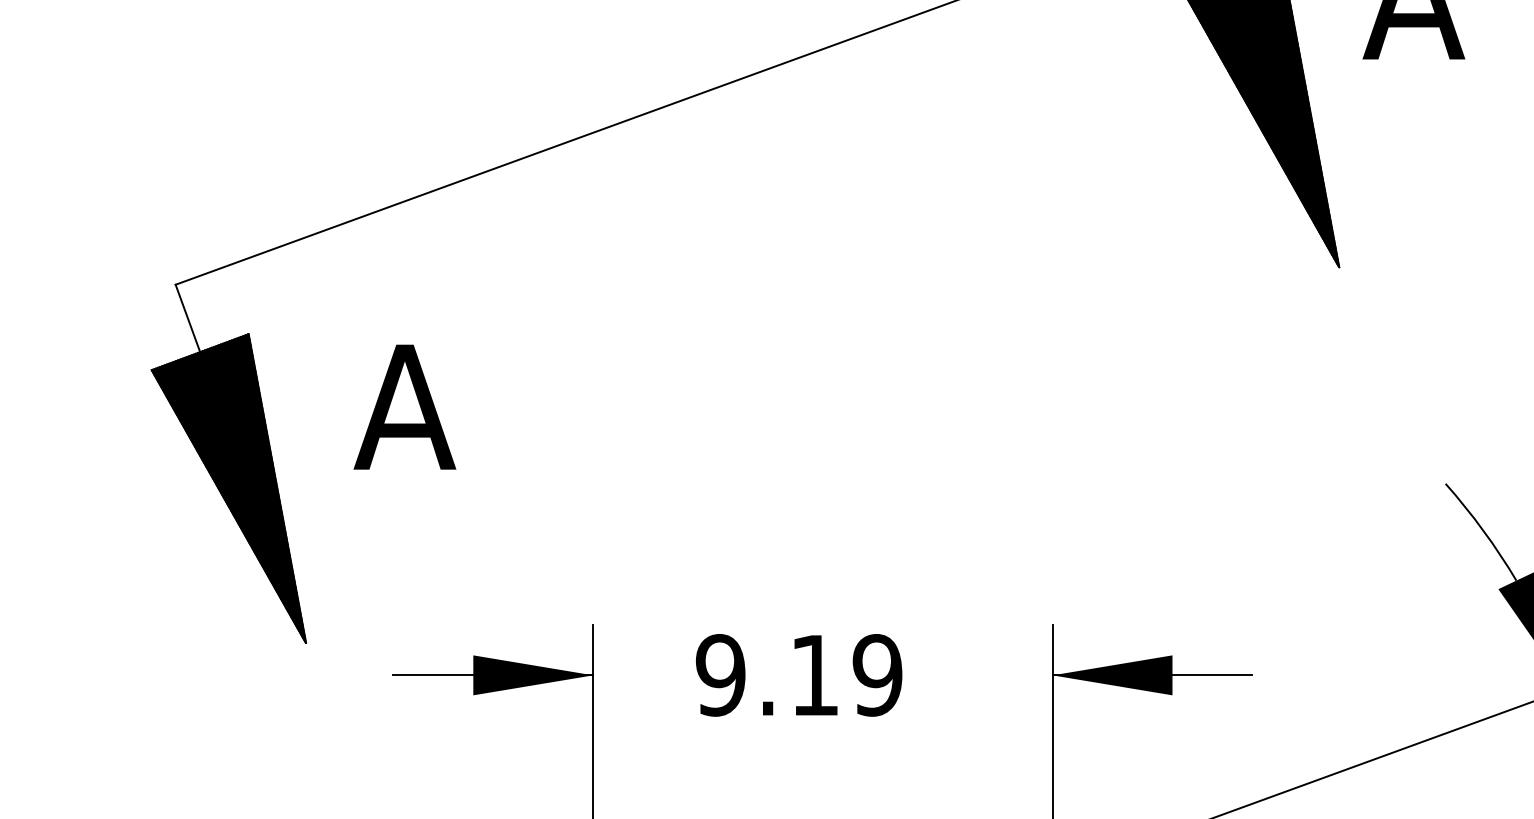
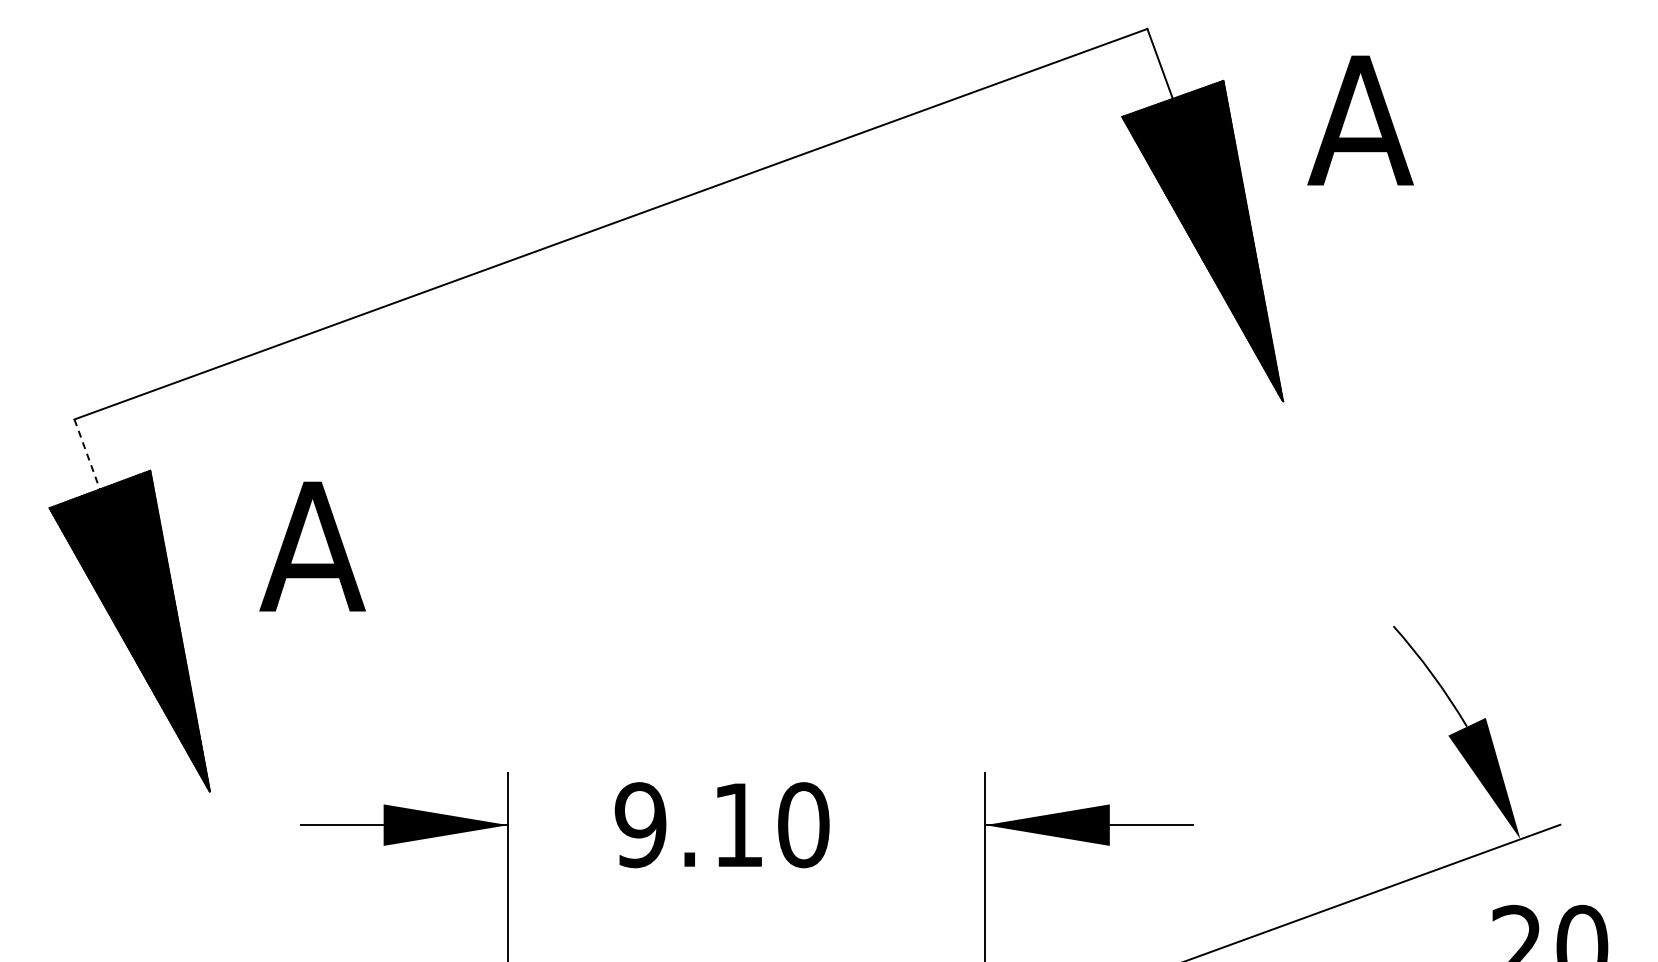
line: (188, 318) -> (87, 454), solid -> dashed
text: (877, 675) -> (803, 825), 9.19 -> 9.10

